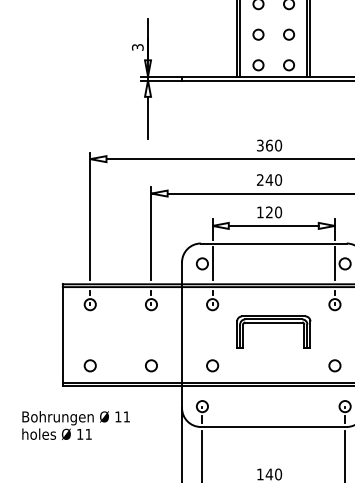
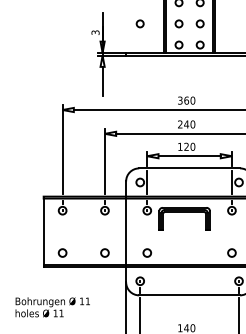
circle: (201, 34) -> (139, 23), added
part: (273, 331) -> (184, 218), moved
text: (75, 425) -> (52, 307), moved

